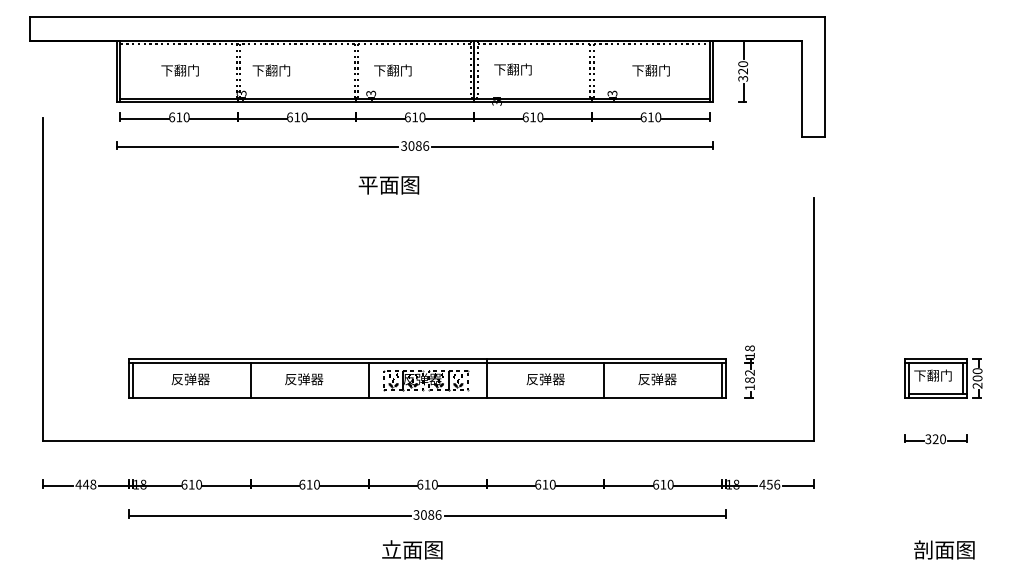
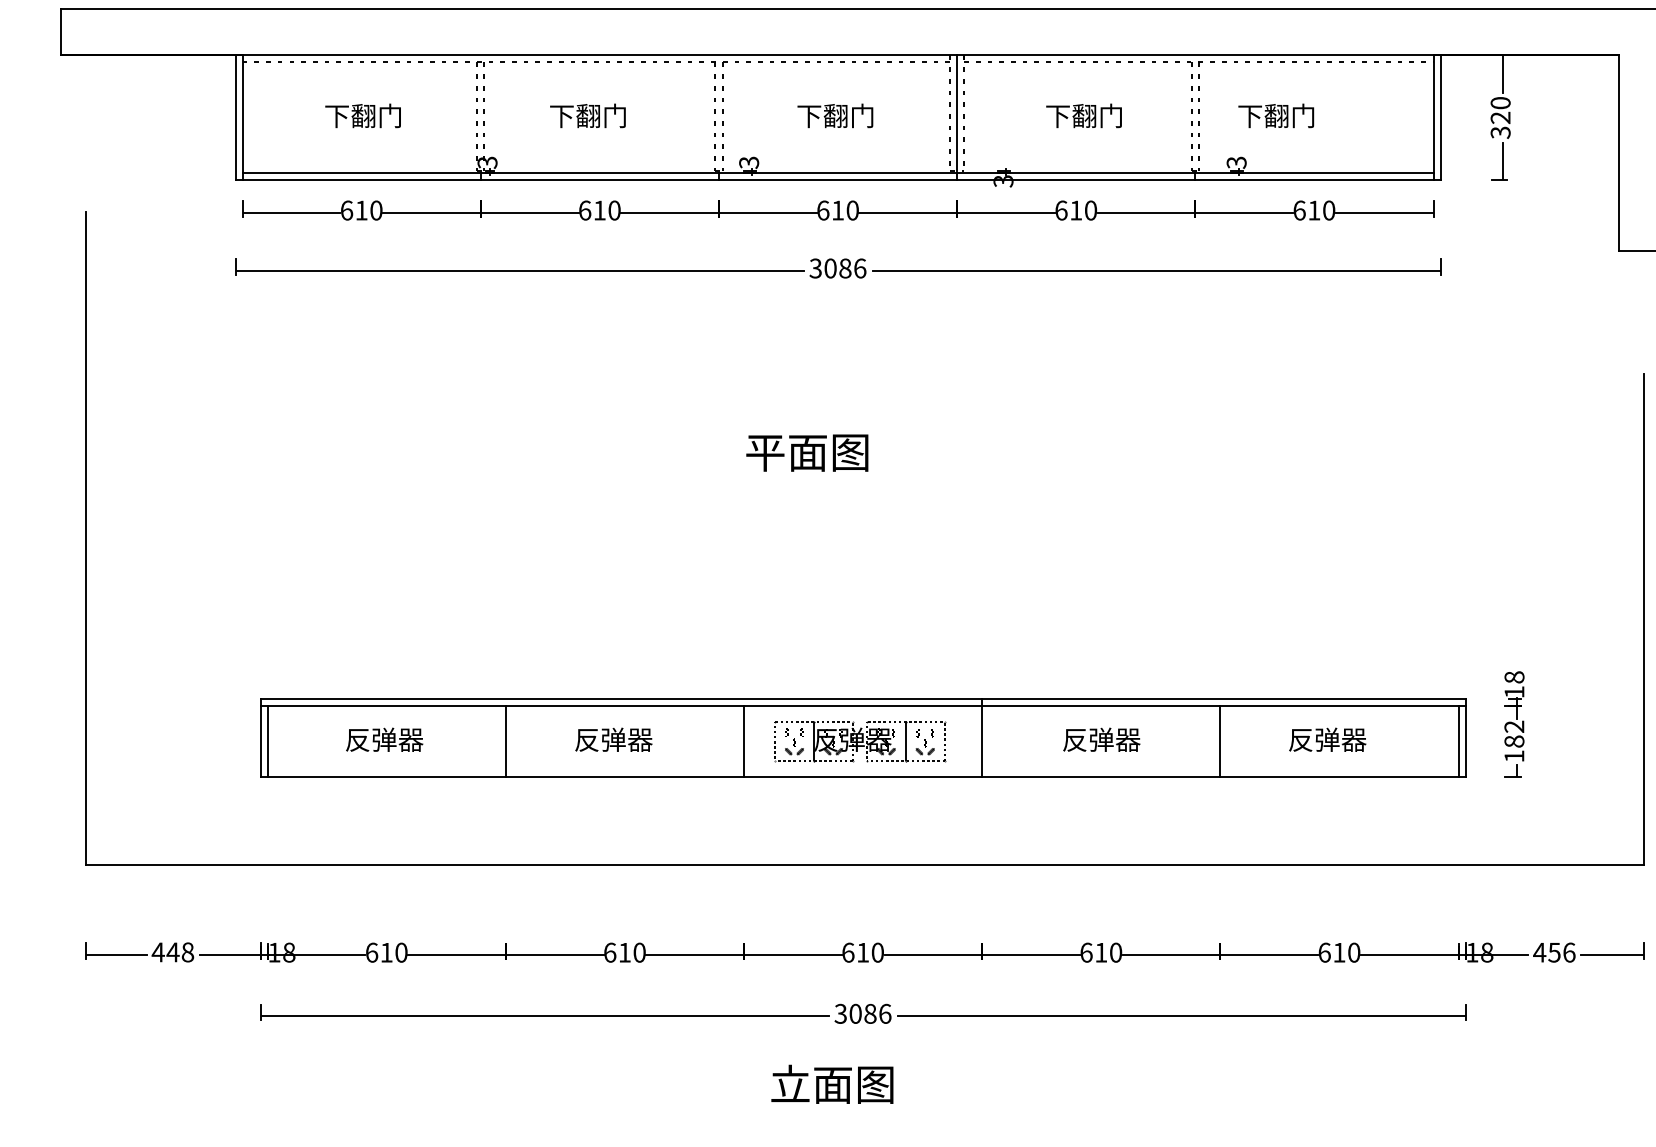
text: (512, 69) -> (1083, 115), moved
text: (271, 70) -> (588, 115), moved
text: (392, 70) -> (834, 115), moved
text: (650, 70) -> (1275, 115), moved
text: (388, 185) -> (806, 453), moved

